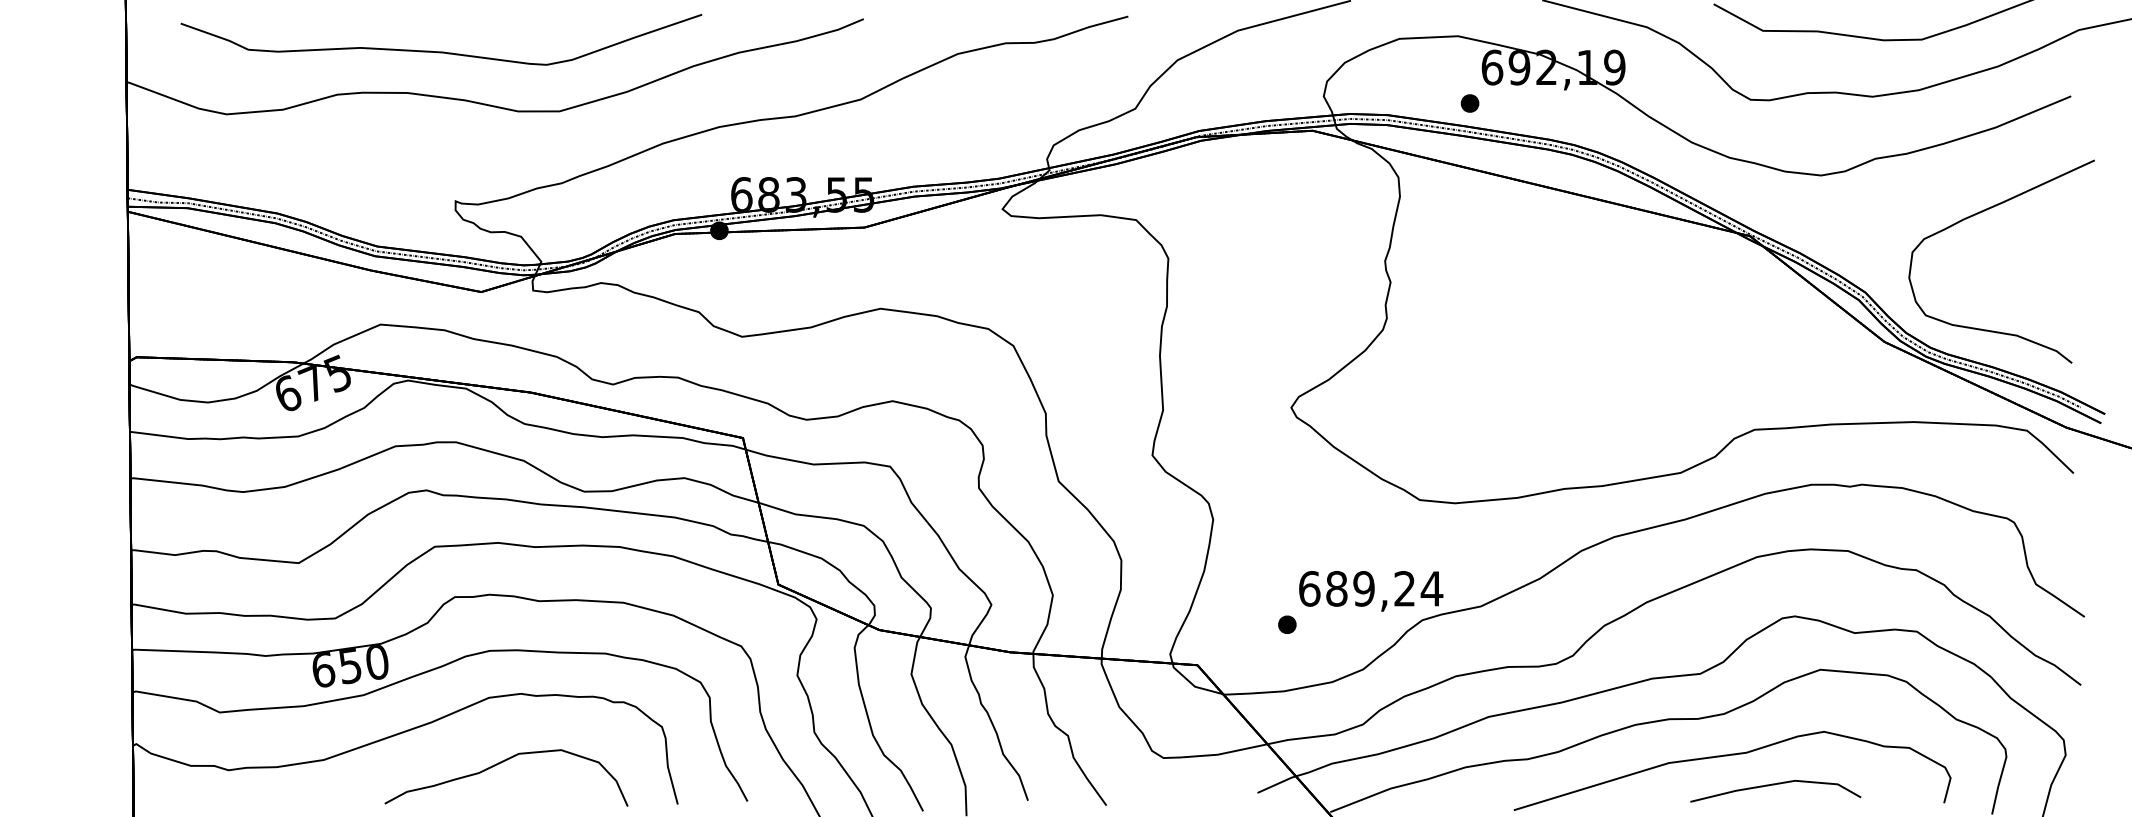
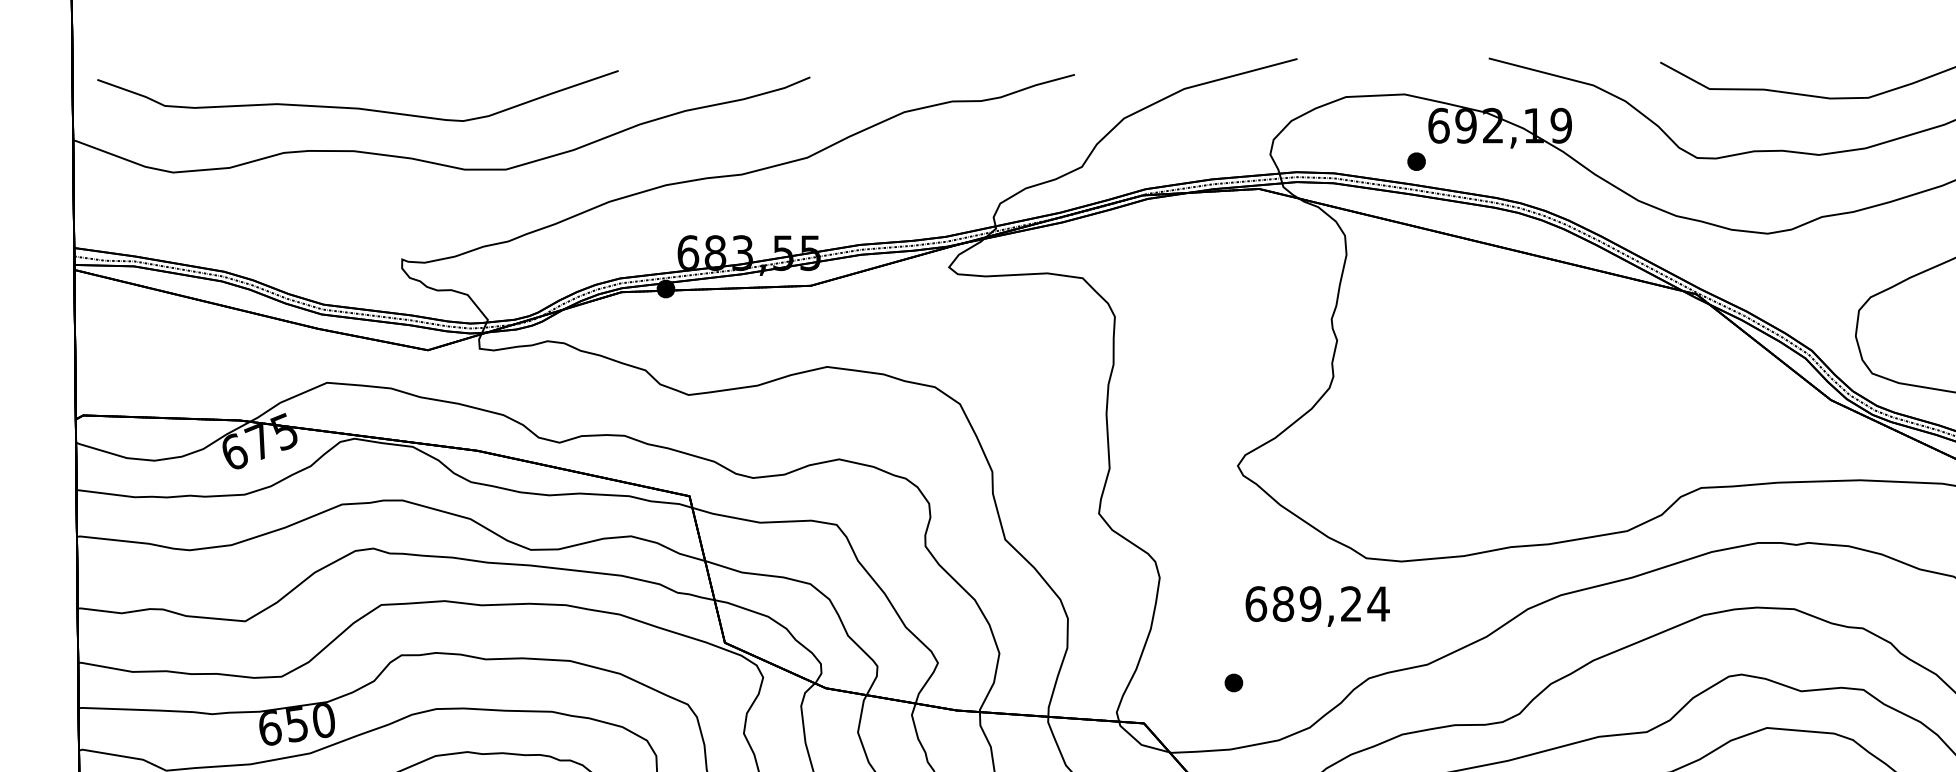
curve: (441, 51) -> (358, 107), moved
text: (1371, 591) -> (1318, 606), moved

